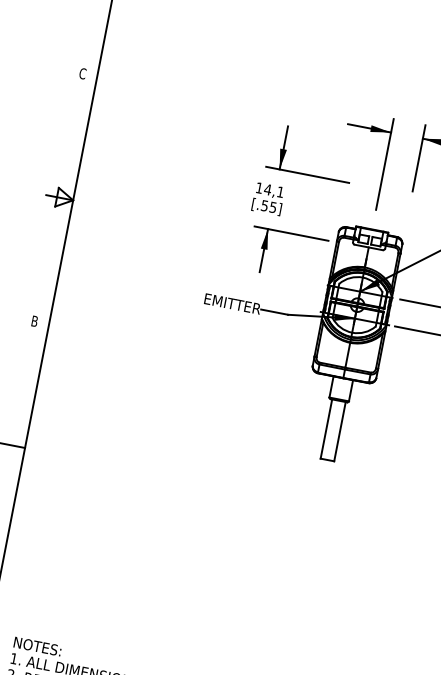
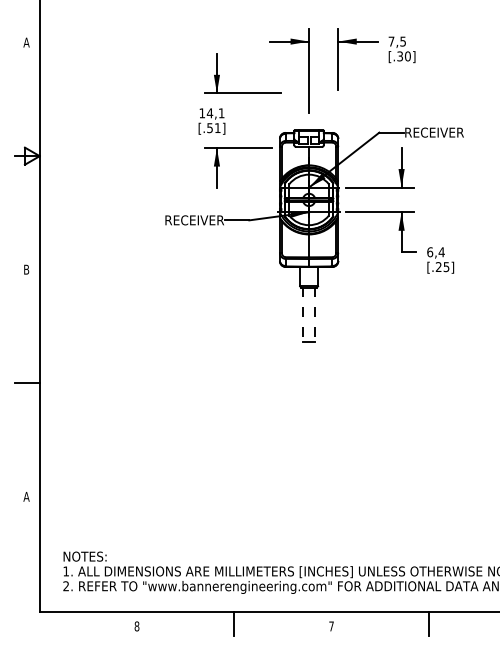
text: (82, 73) -> (26, 42), C -> A
text: (272, 207) -> (217, 128), [.55] -> [.51]
text: (219, 301) -> (186, 220), EMITTER -> RECEIVER
line: (325, 429) -> (302, 315), solid -> dashed
line: (340, 432) -> (315, 315), solid -> dashed

